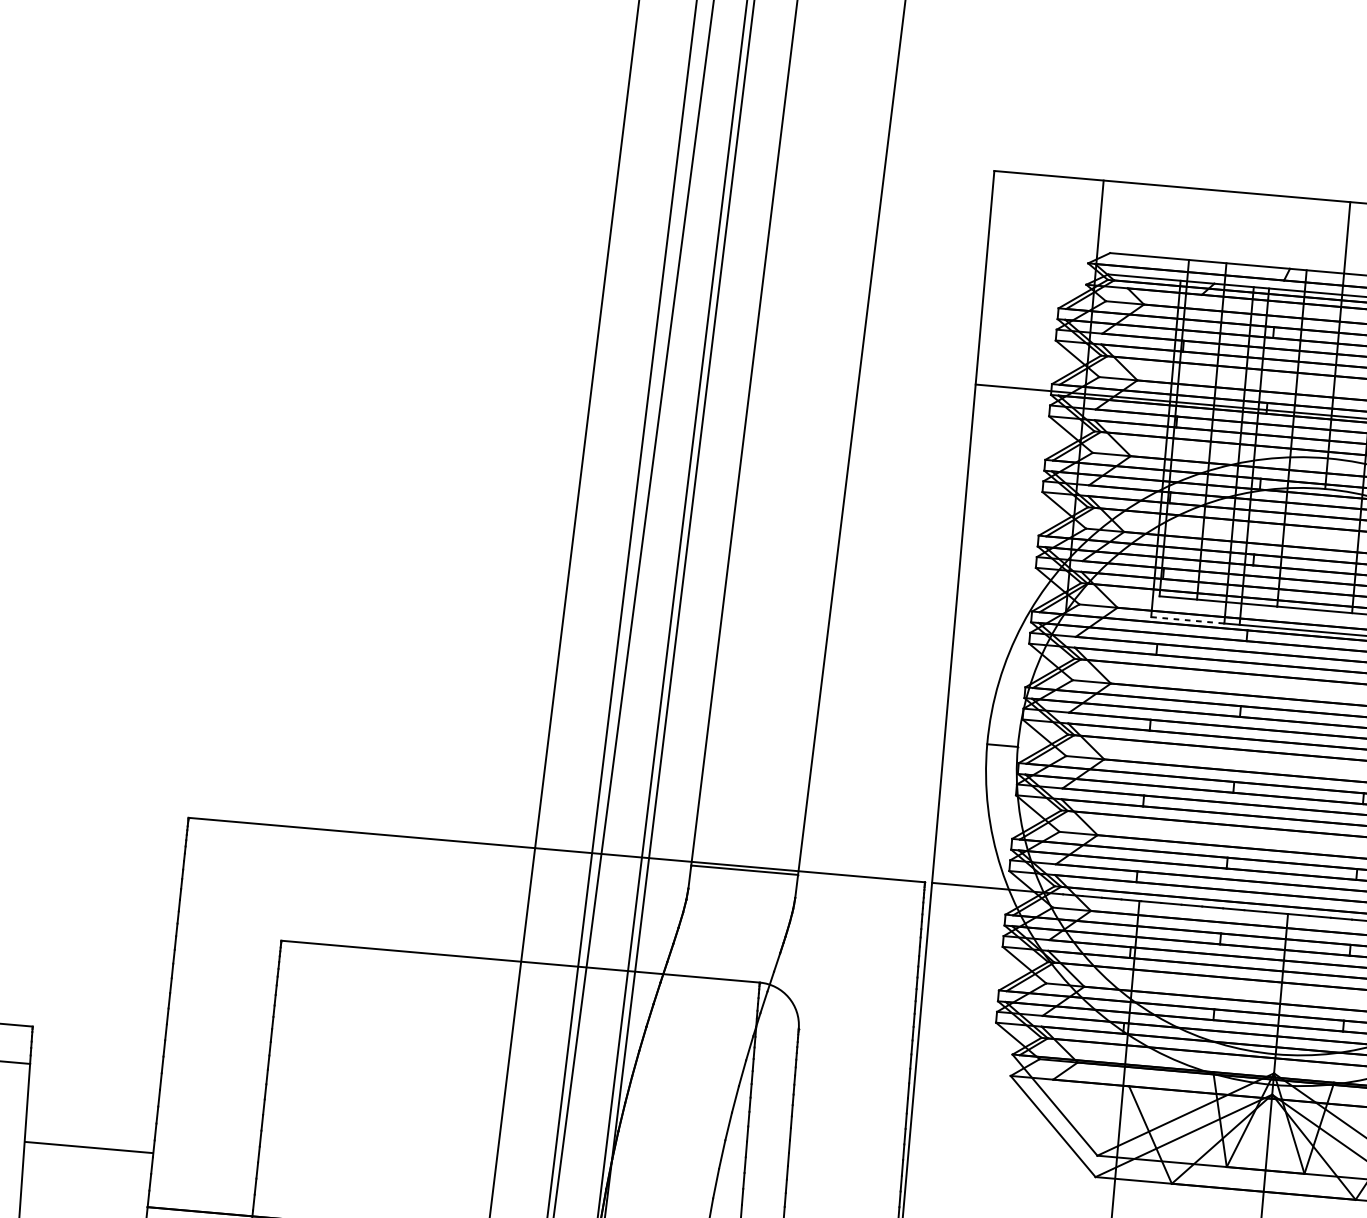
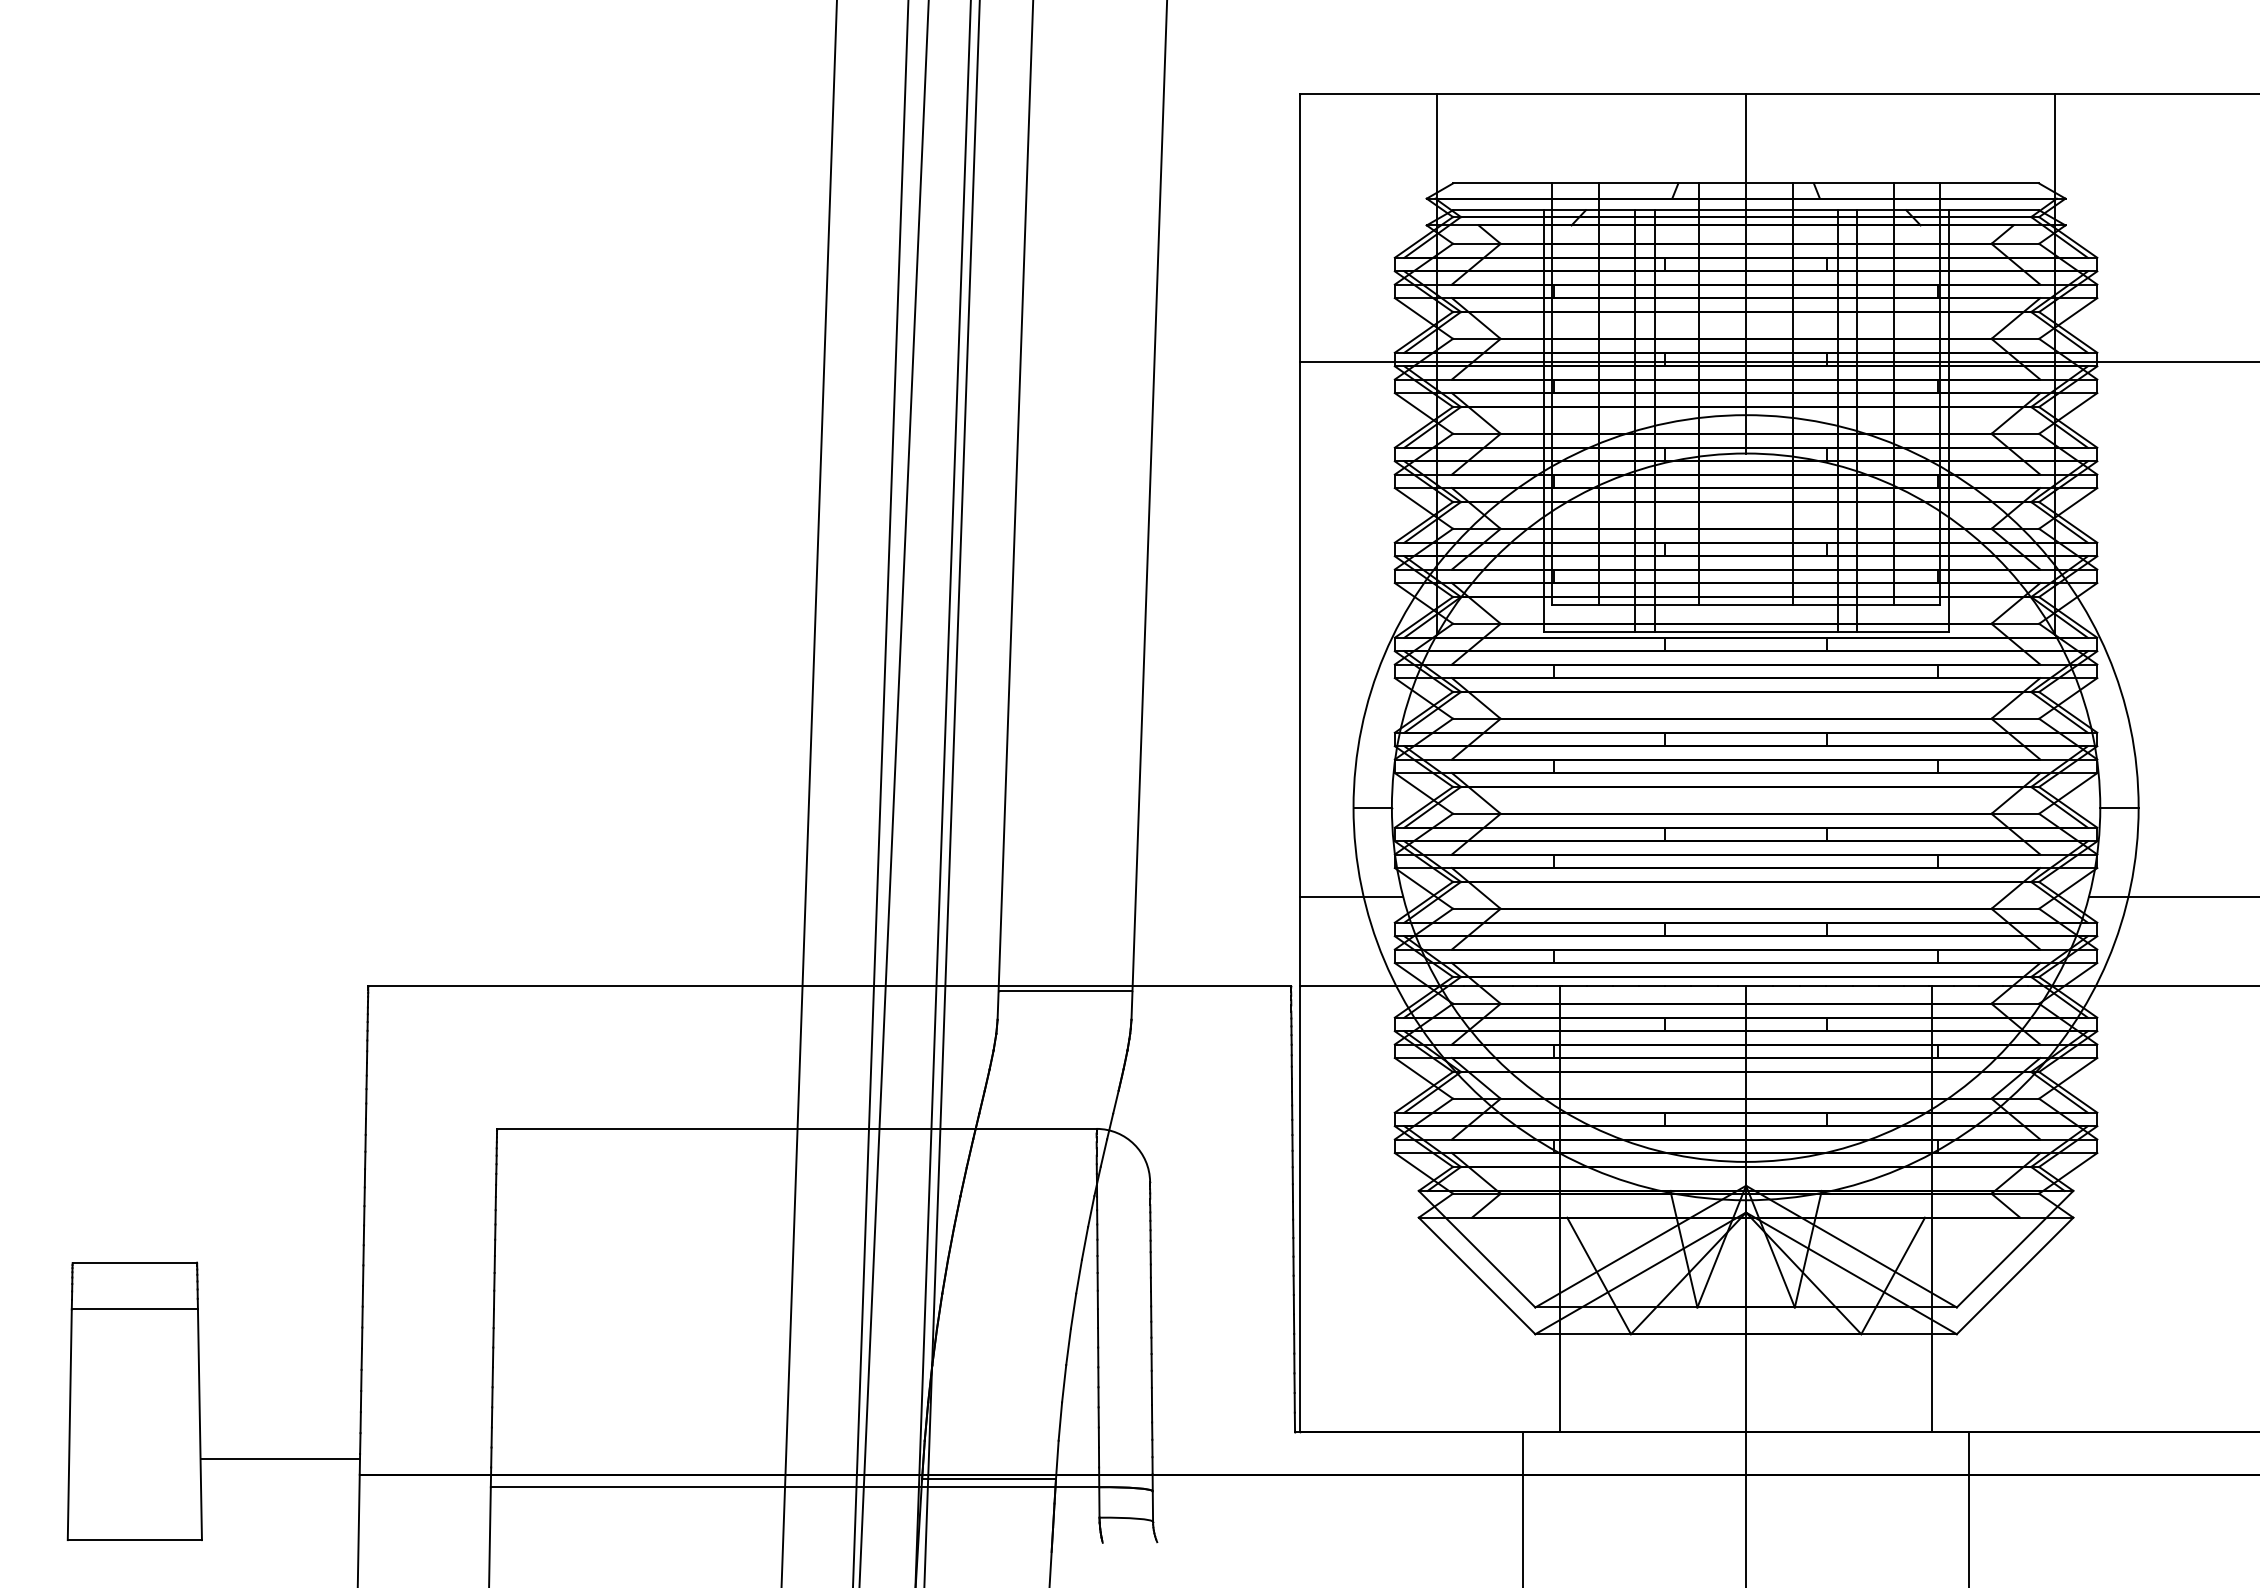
line: (1187, 620) -> (1589, 631), dashed -> solid
line: (979, 814) -> (1351, 896), added
line: (89, 1147) -> (280, 1458), moved

